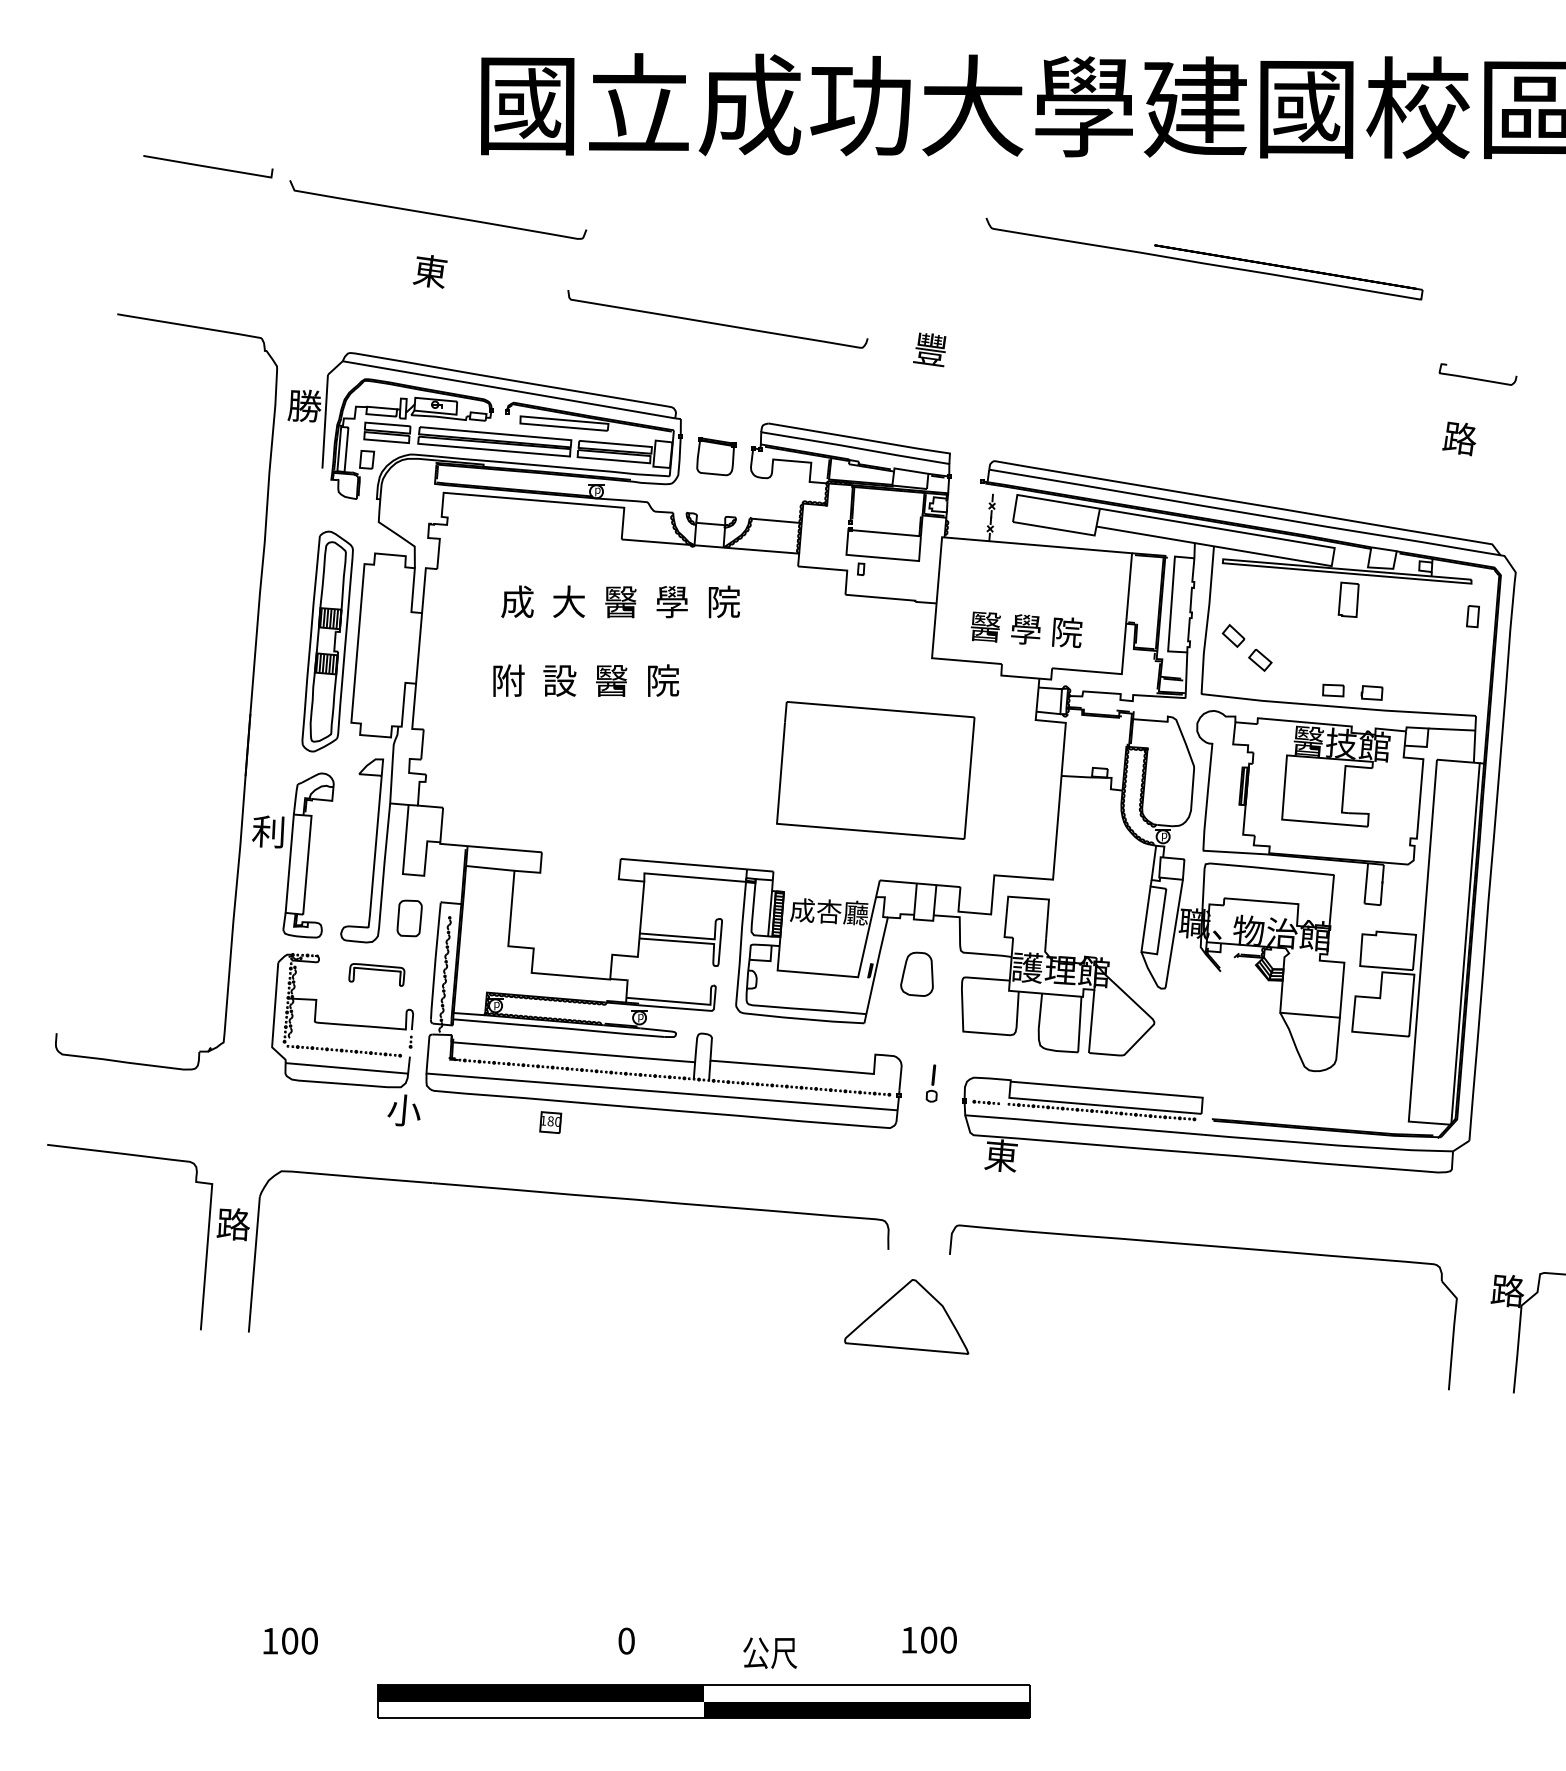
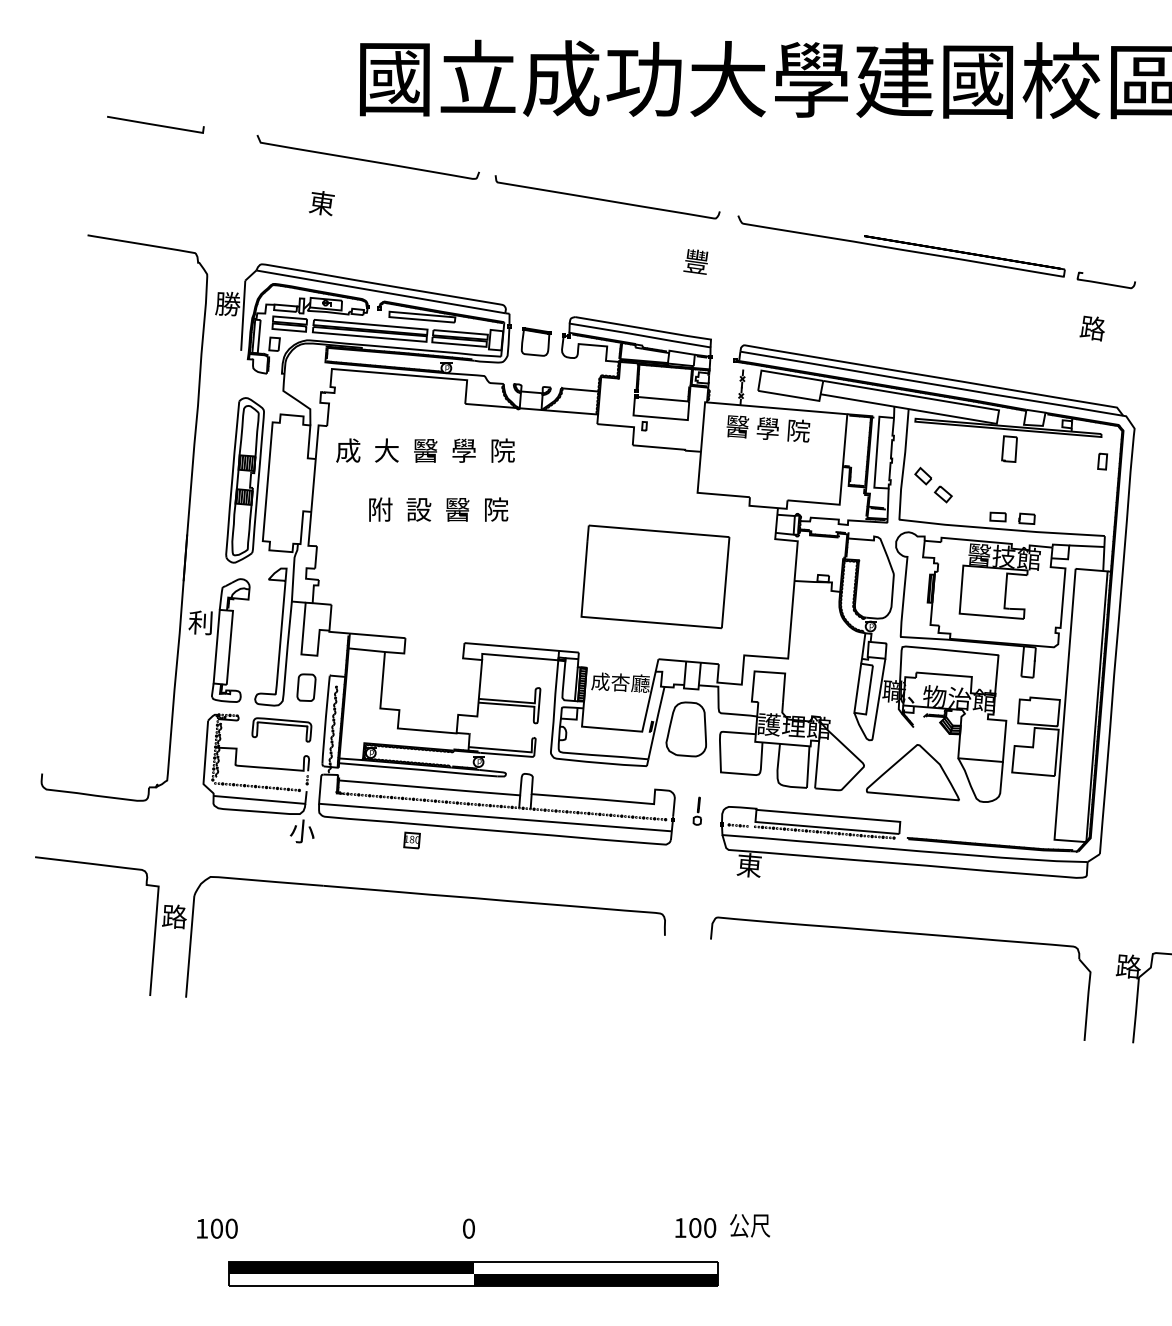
curve: (437, 213) -> (367, 159), moved
part: (1204, 258) -> (901, 245), moved
curve: (715, 322) -> (605, 199), moved
text: (620, 601) -> (425, 450), moved
text: (1026, 629) -> (768, 428), moved
part: (376, 974) -> (281, 729), size x1.43
part: (916, 974) -> (685, 729), size x1.67
part: (906, 1316) -> (912, 772), moved
text: (770, 1652) -> (750, 1225), moved
part: (703, 1701) -> (473, 1273), moved

